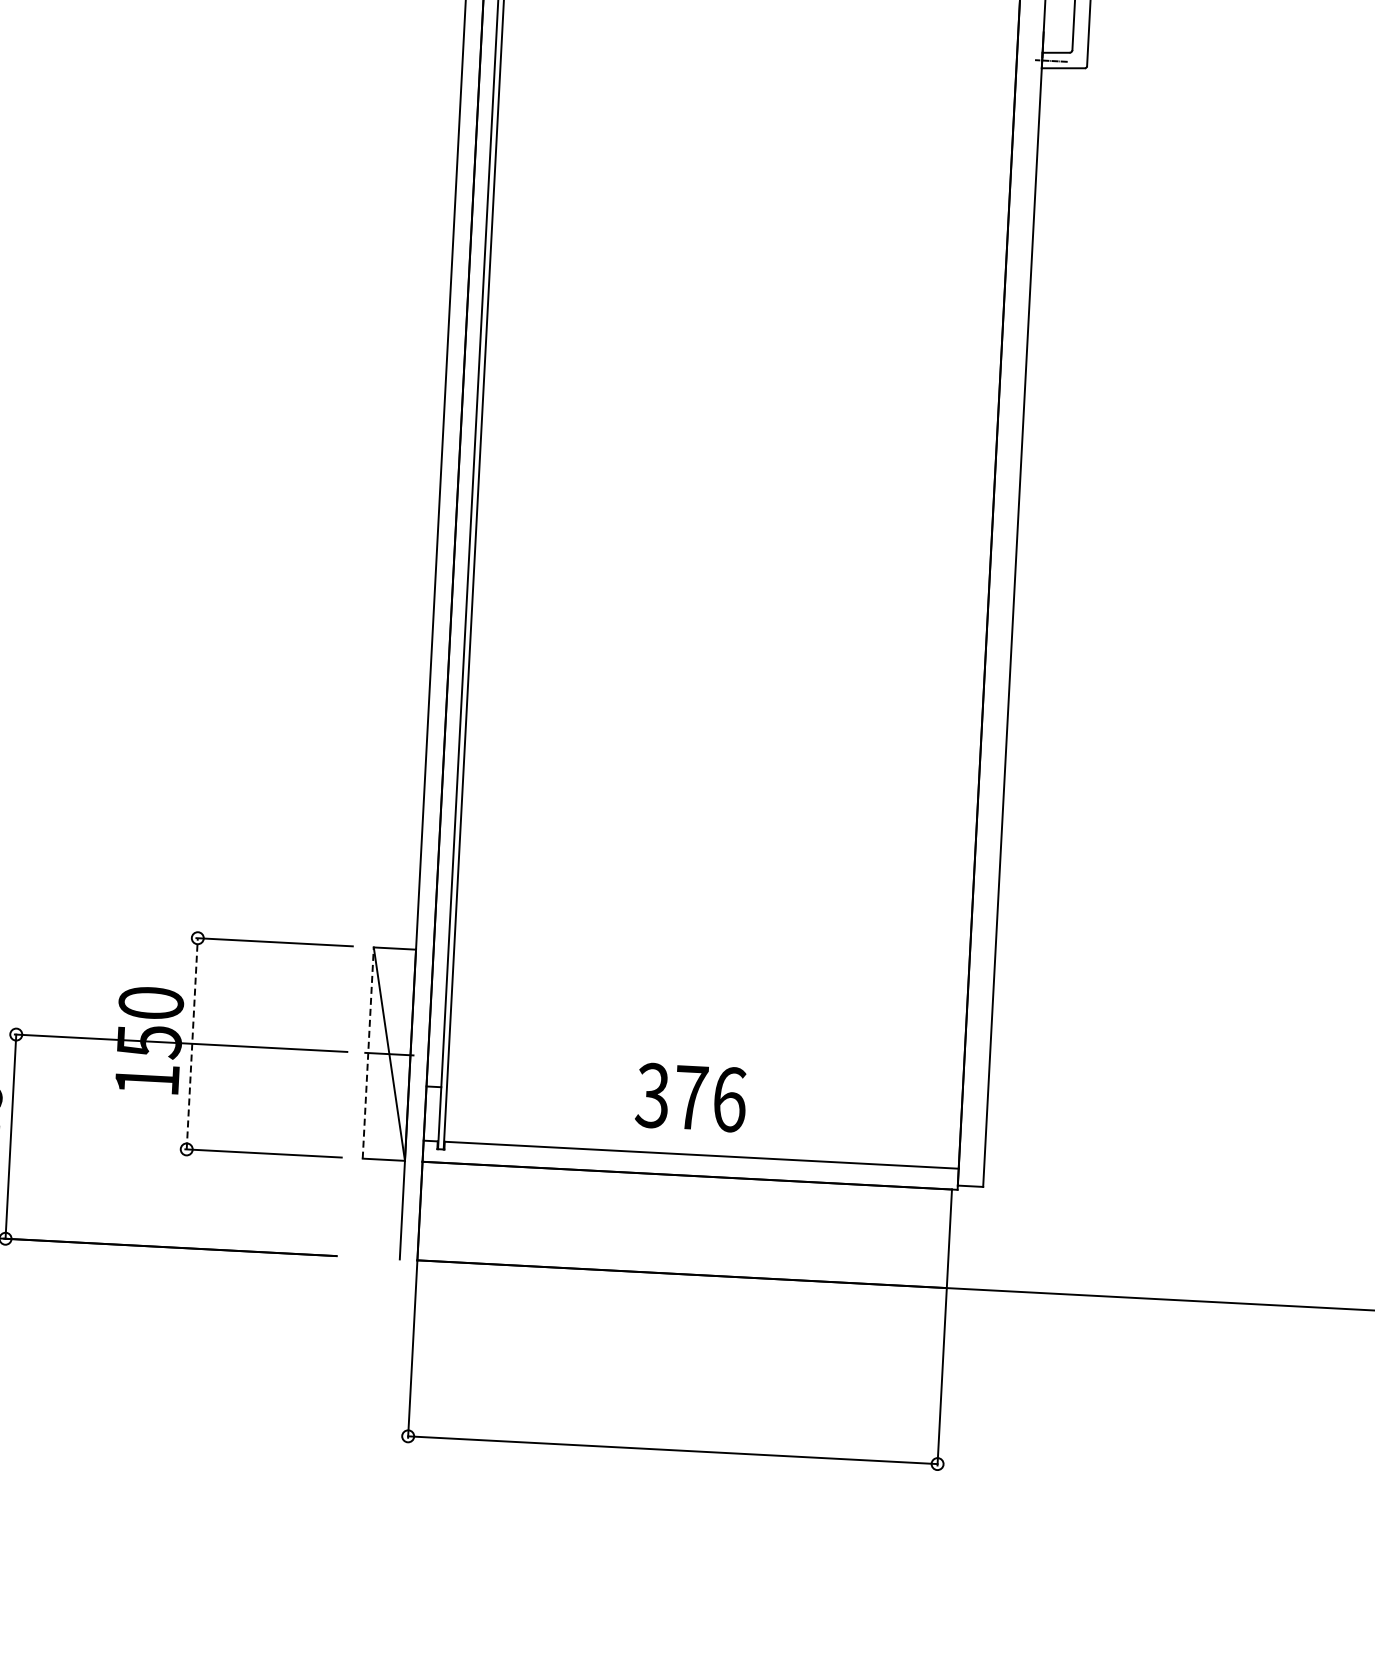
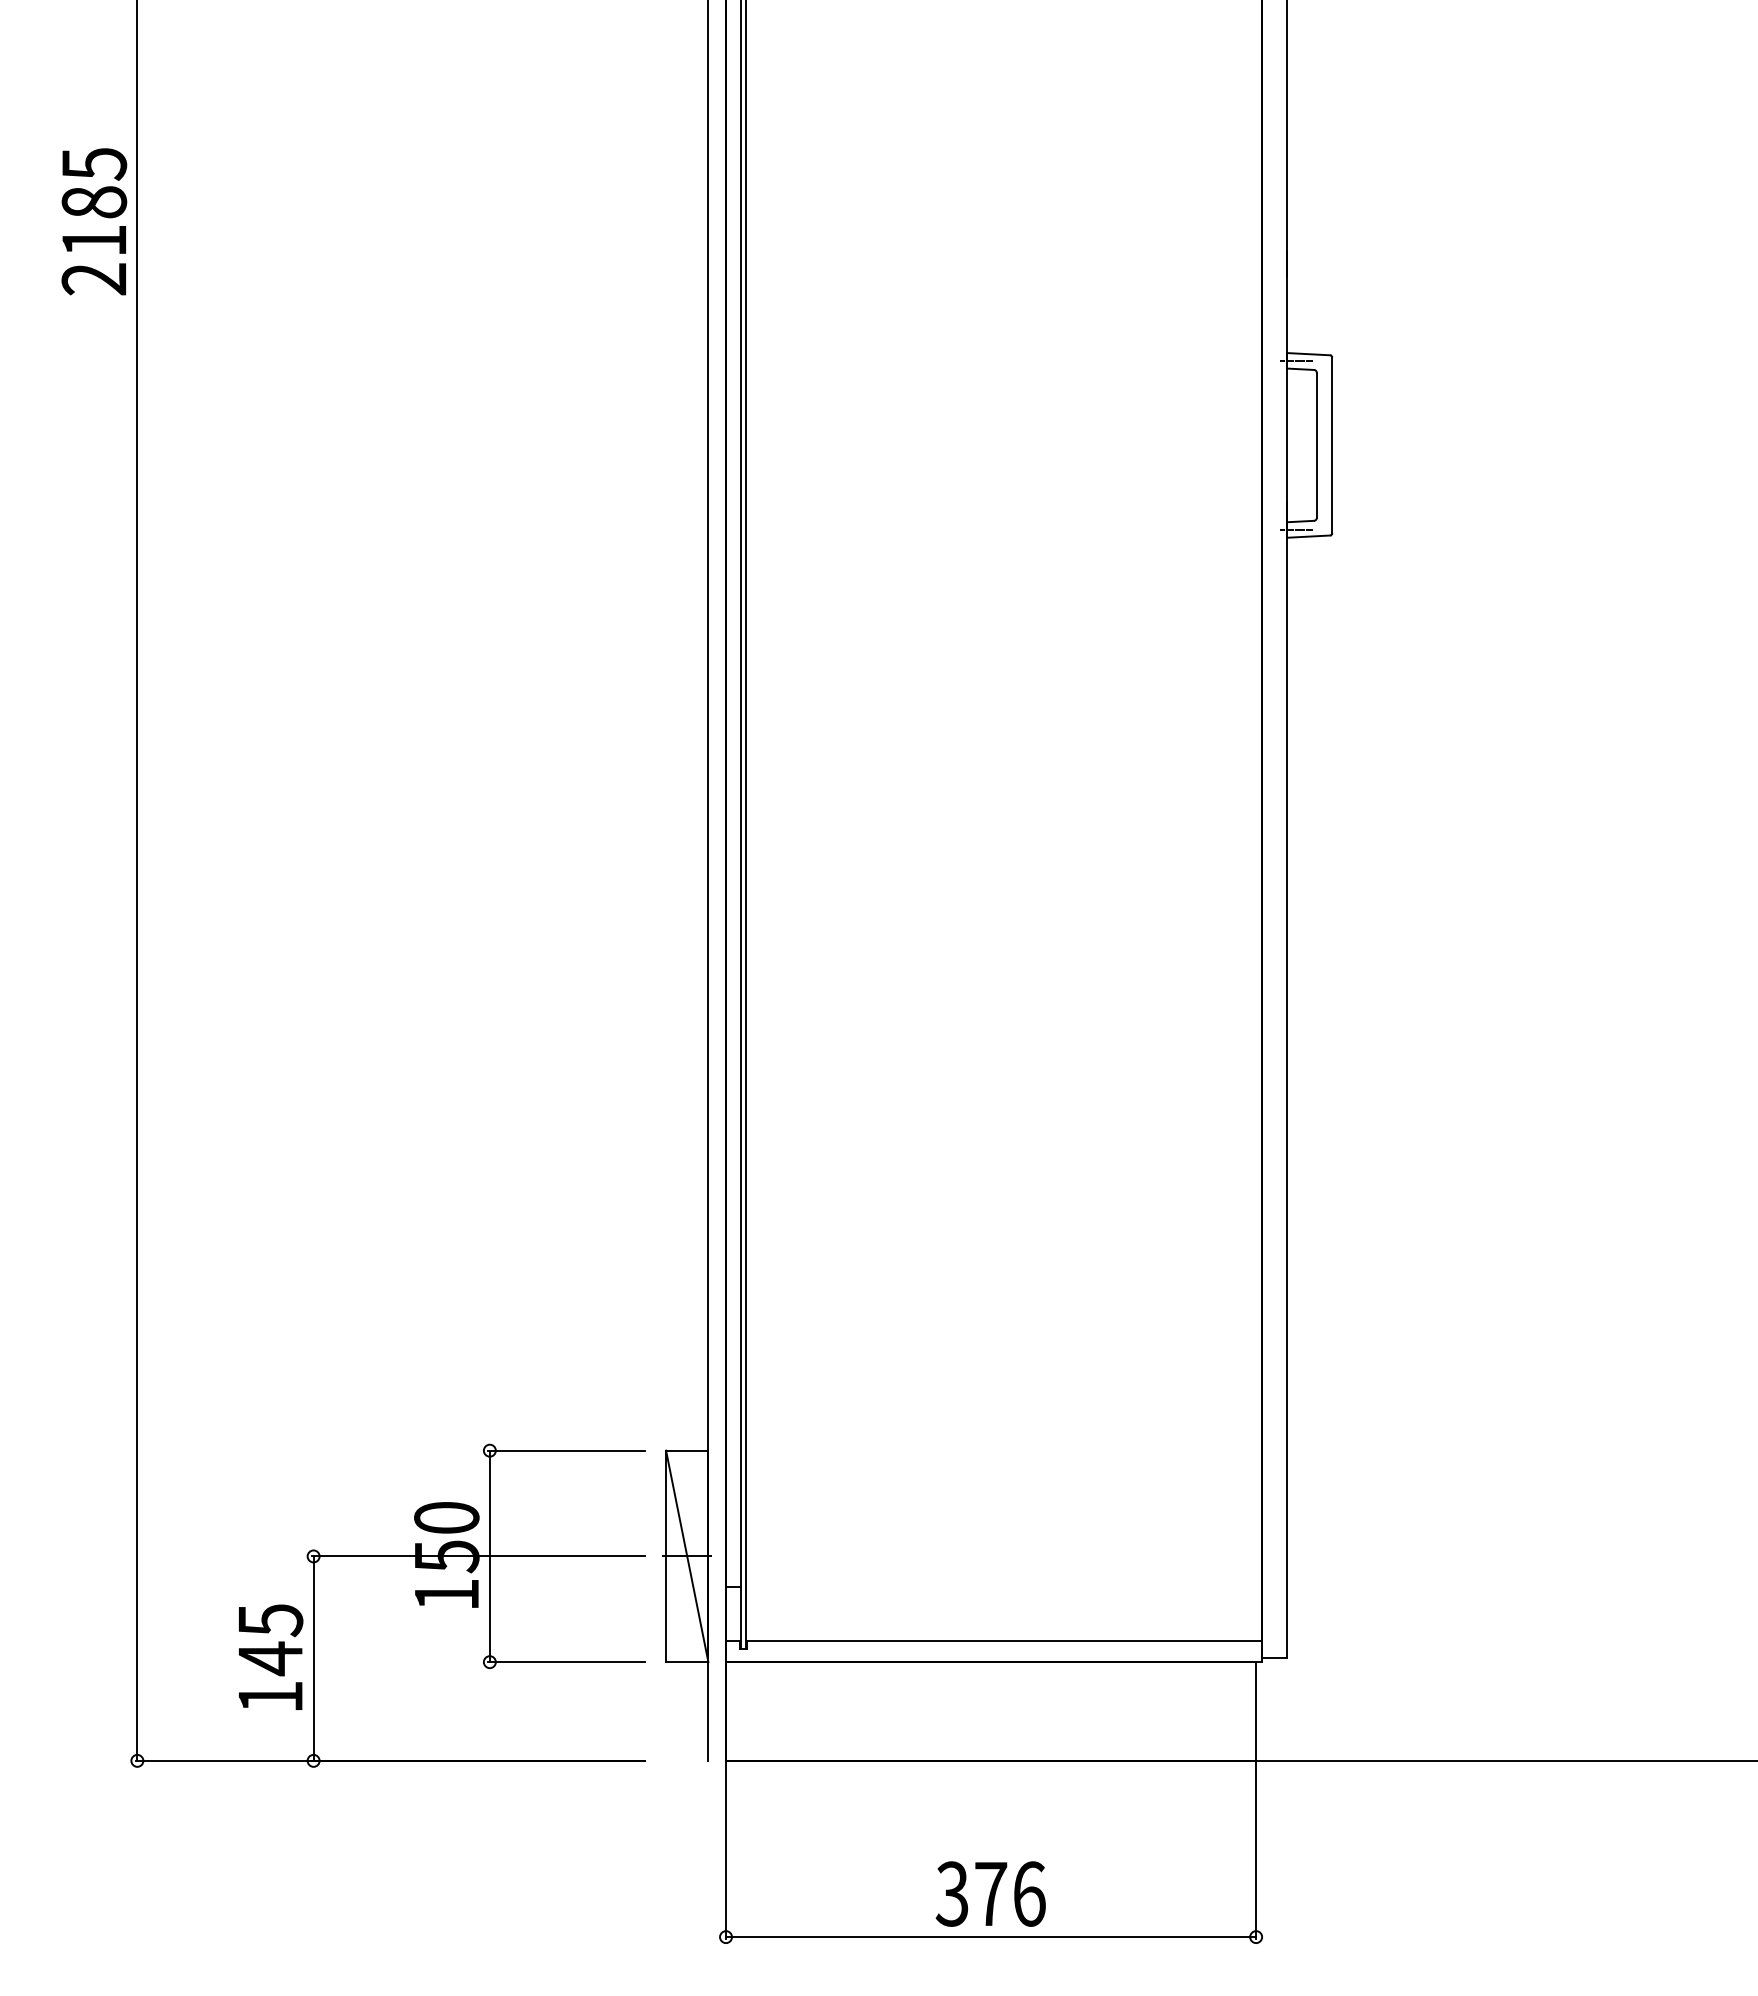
line: (191, 1043) -> (489, 1556), dashed -> solid
line: (368, 1053) -> (666, 1556), dashed -> solid
text: (690, 1097) -> (990, 1893), moved

